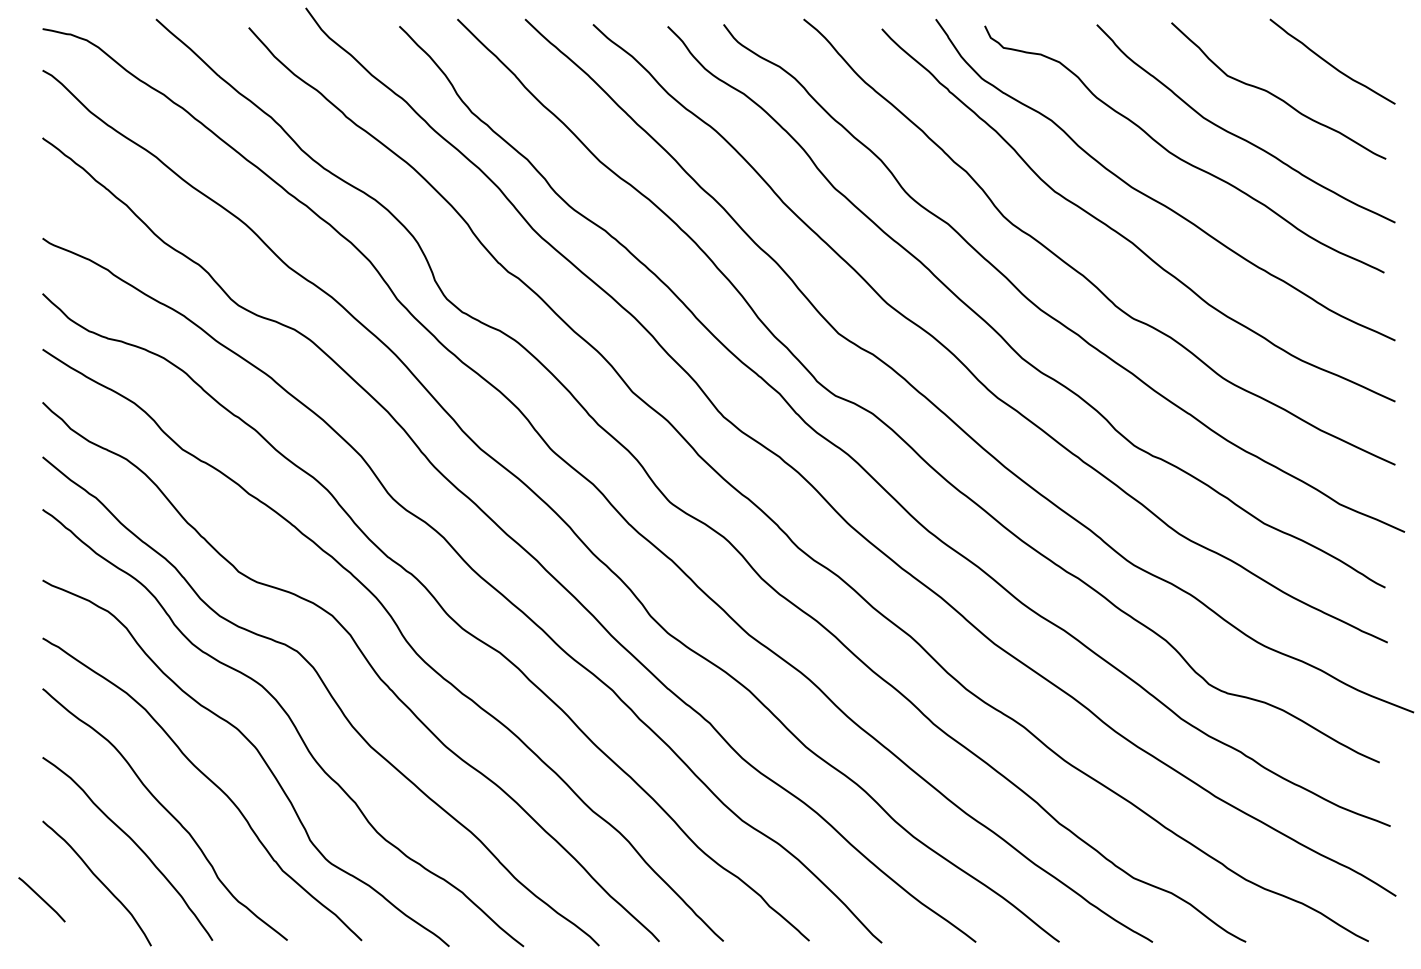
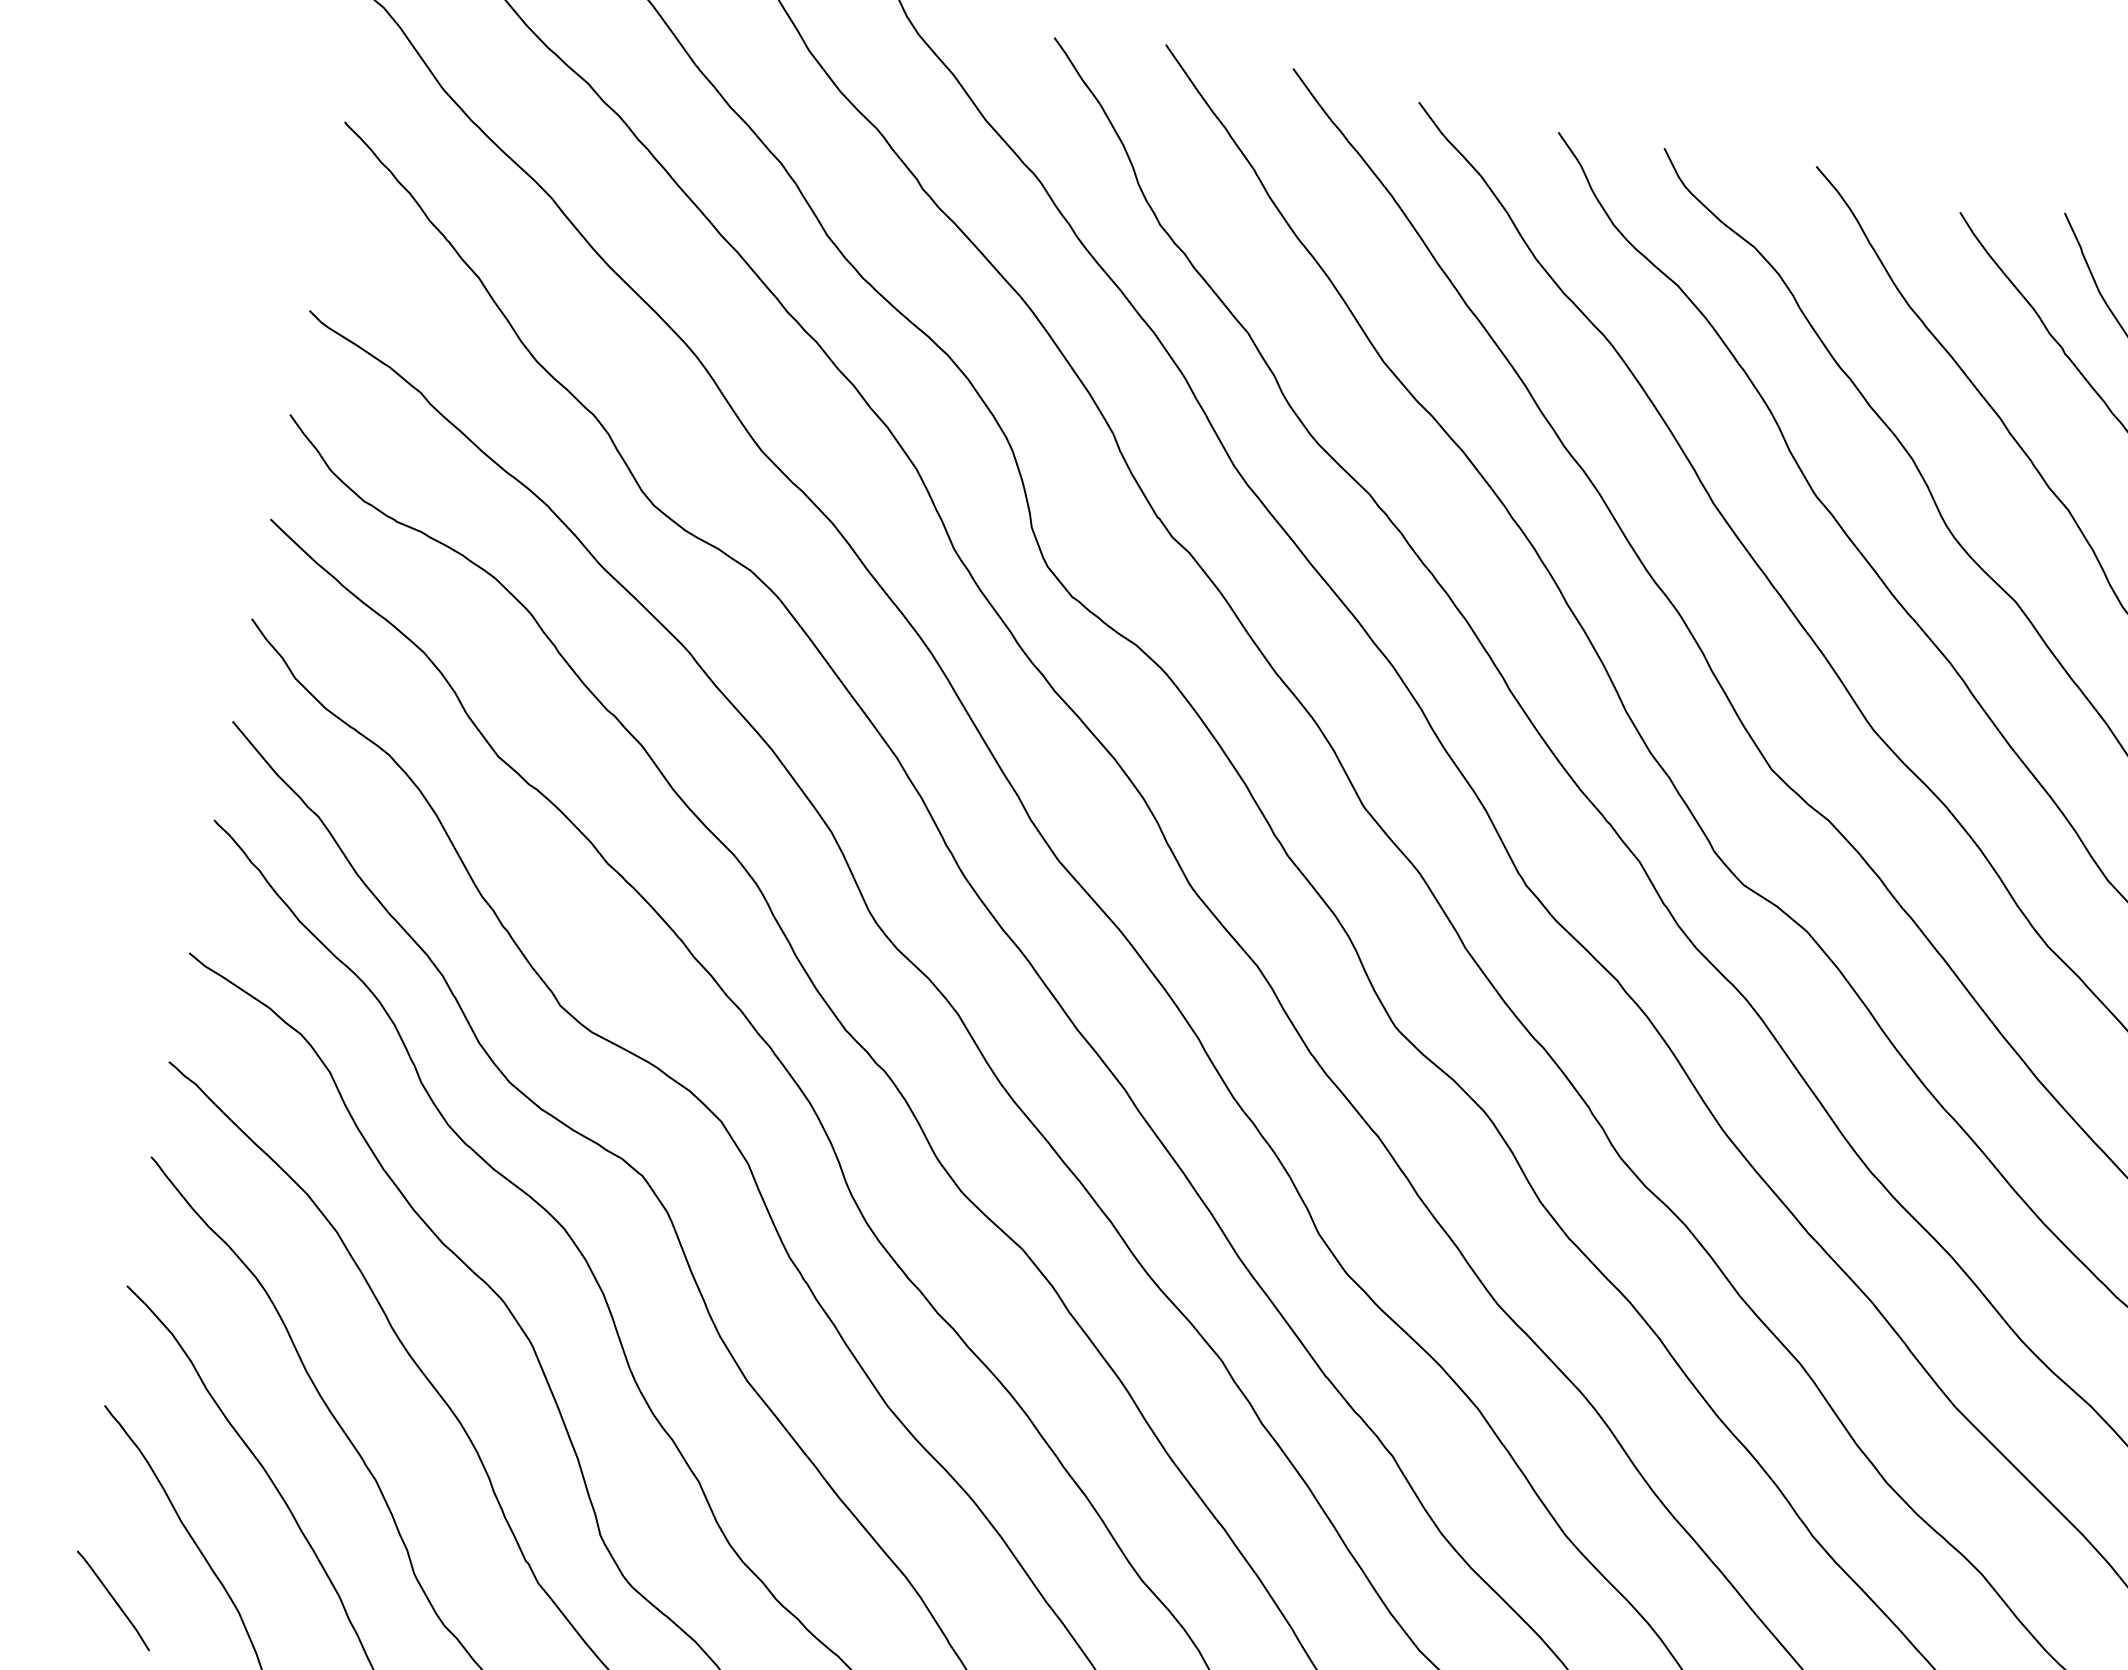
line: (41, 899) -> (112, 1600), moved

